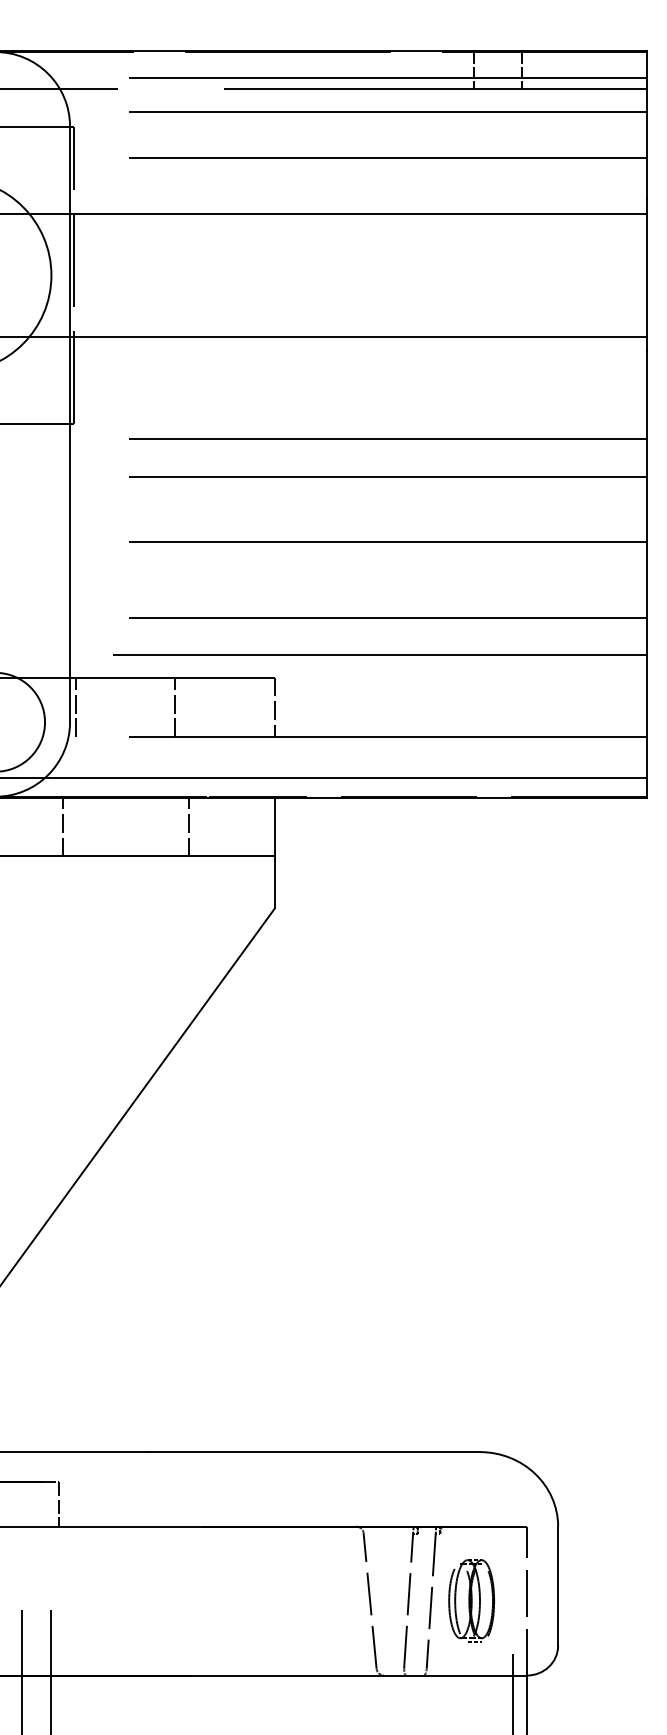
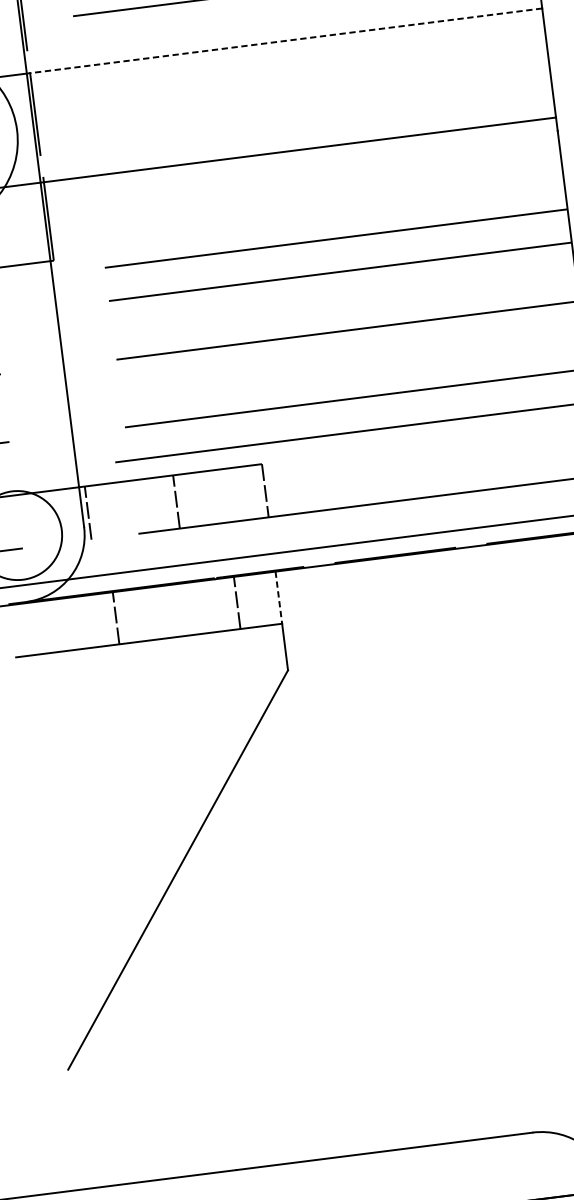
line: (358, 214) -> (284, 41), solid -> dashed
line: (62, 826) -> (115, 617), moved
line: (189, 826) -> (237, 602), moved
line: (274, 827) -> (278, 598), solid -> dashed

